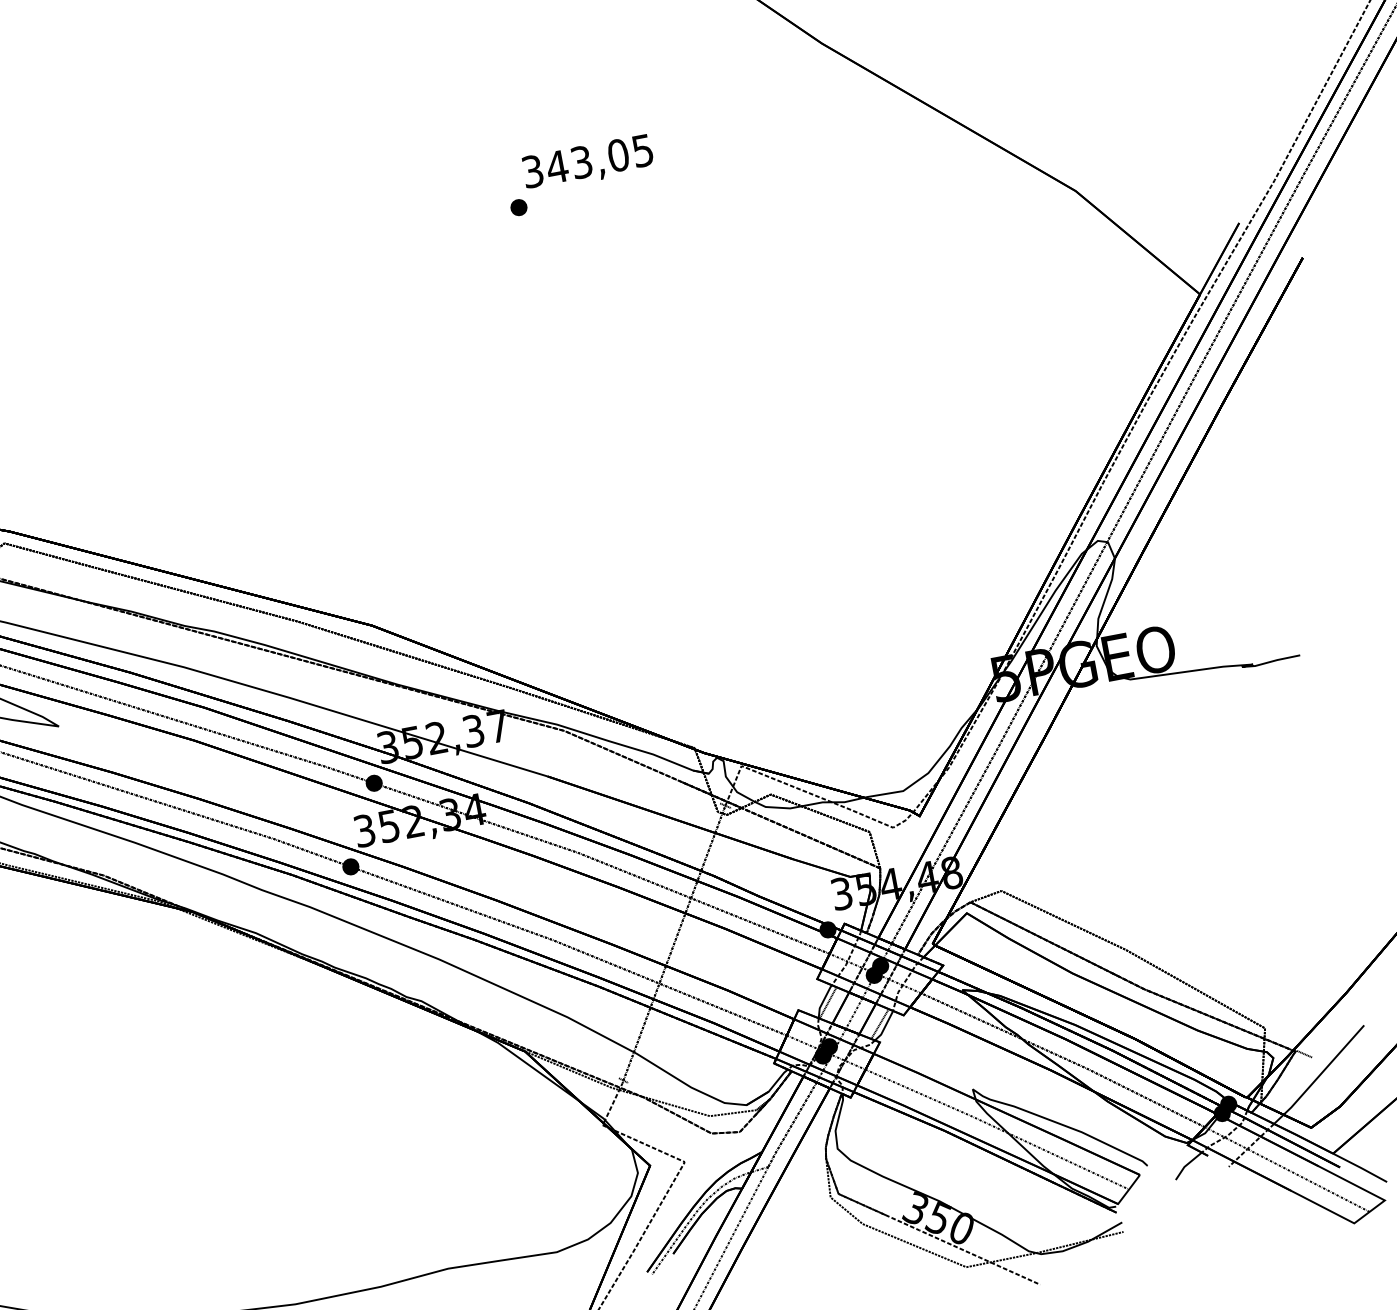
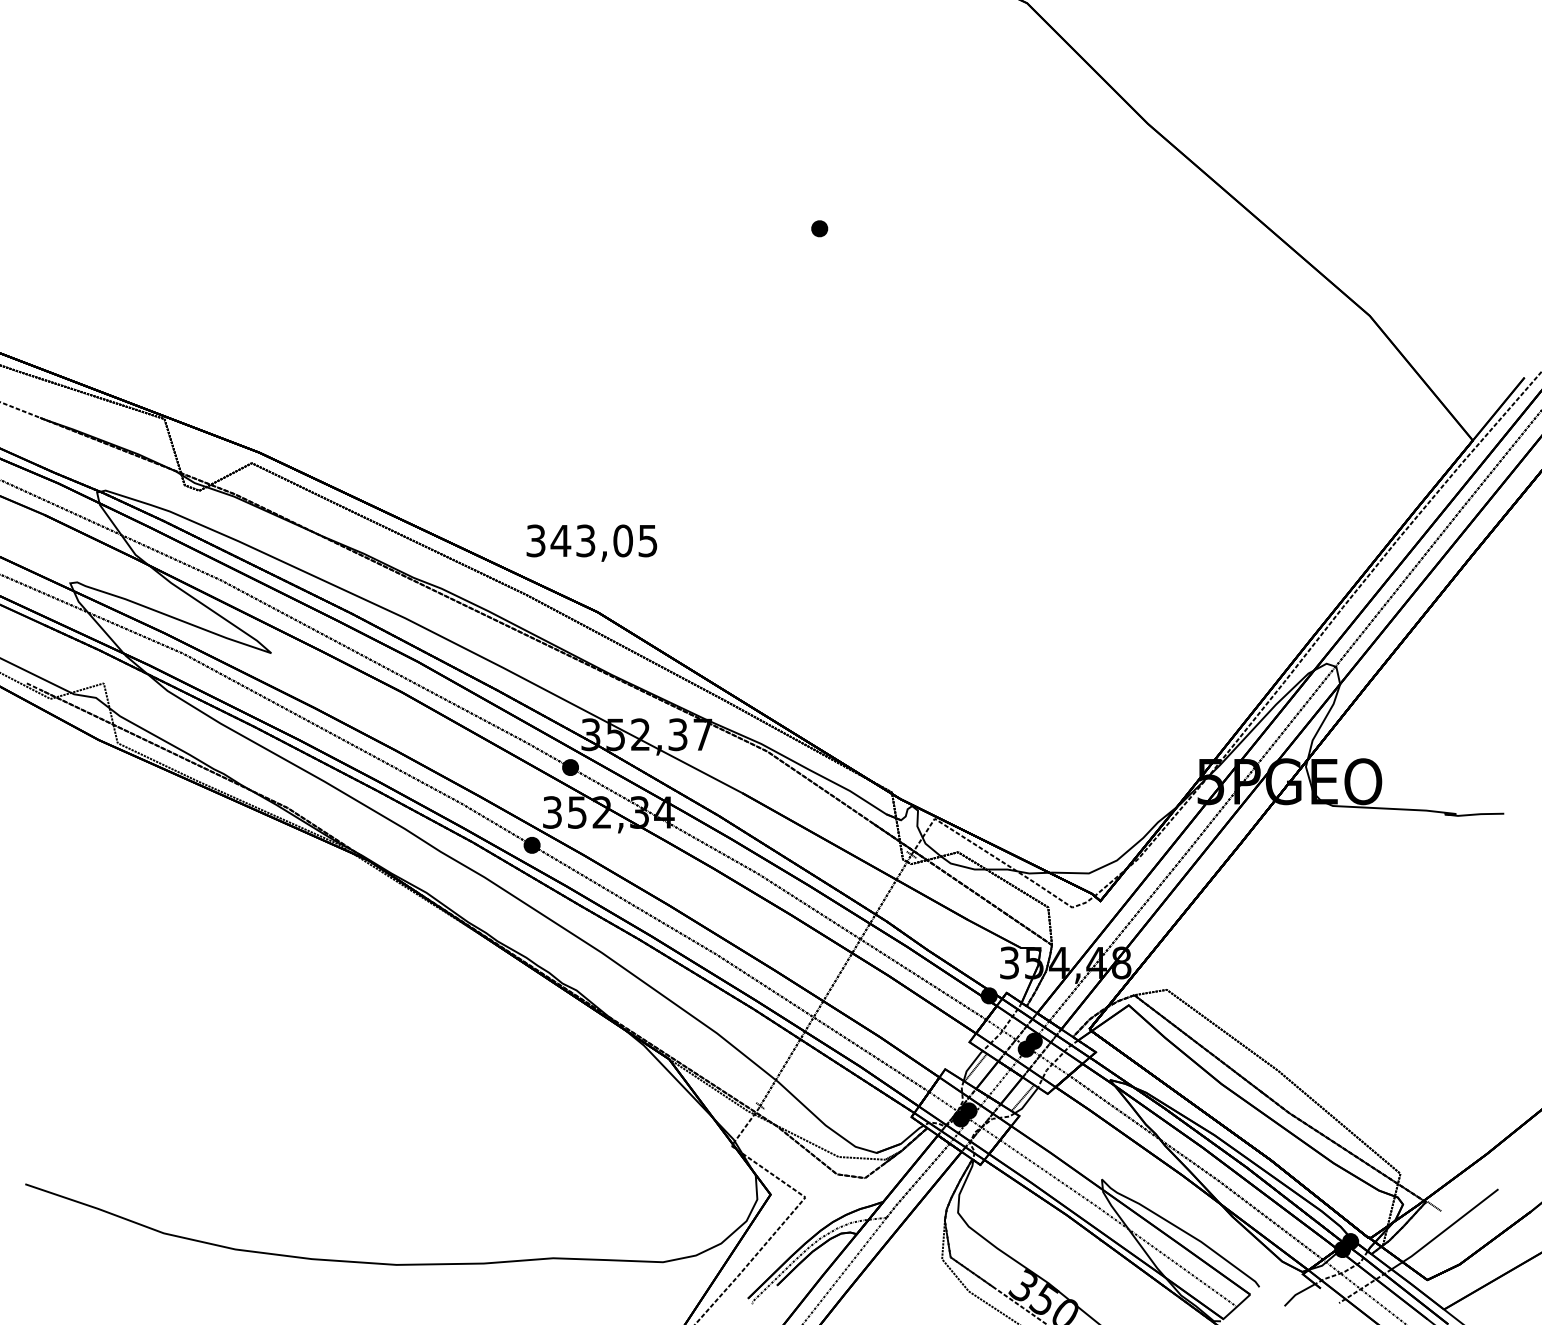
text: (587, 162) -> (591, 542), moved

